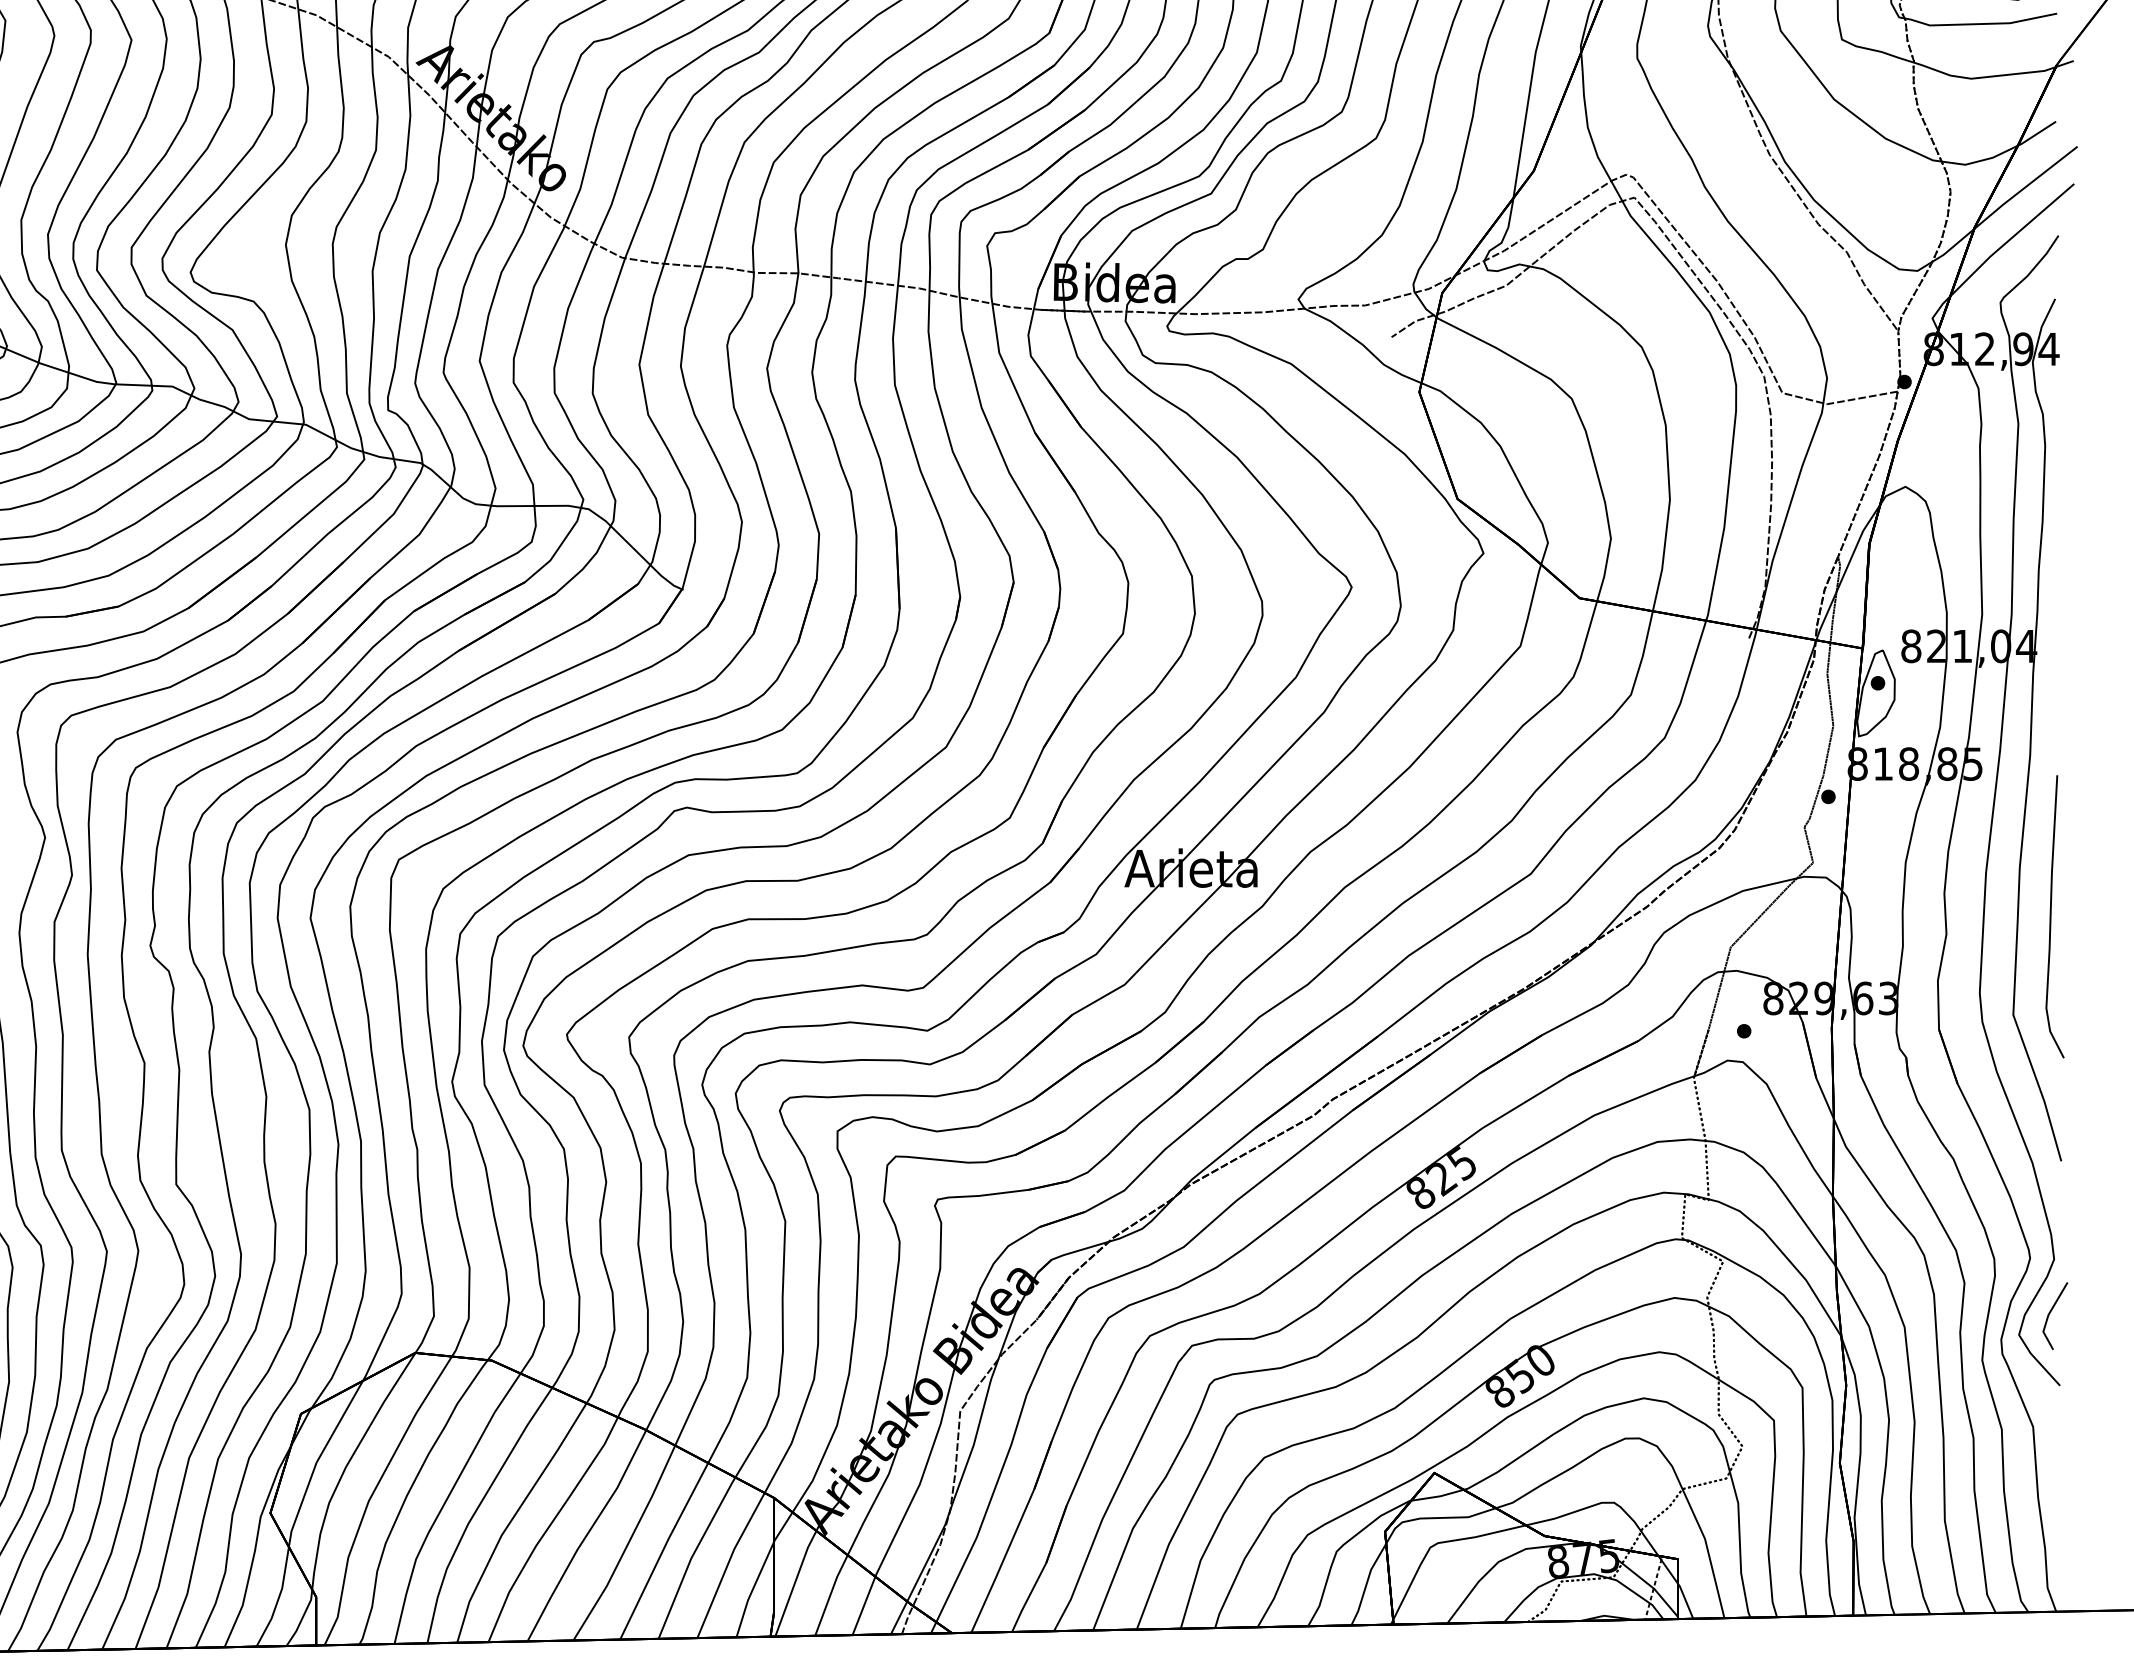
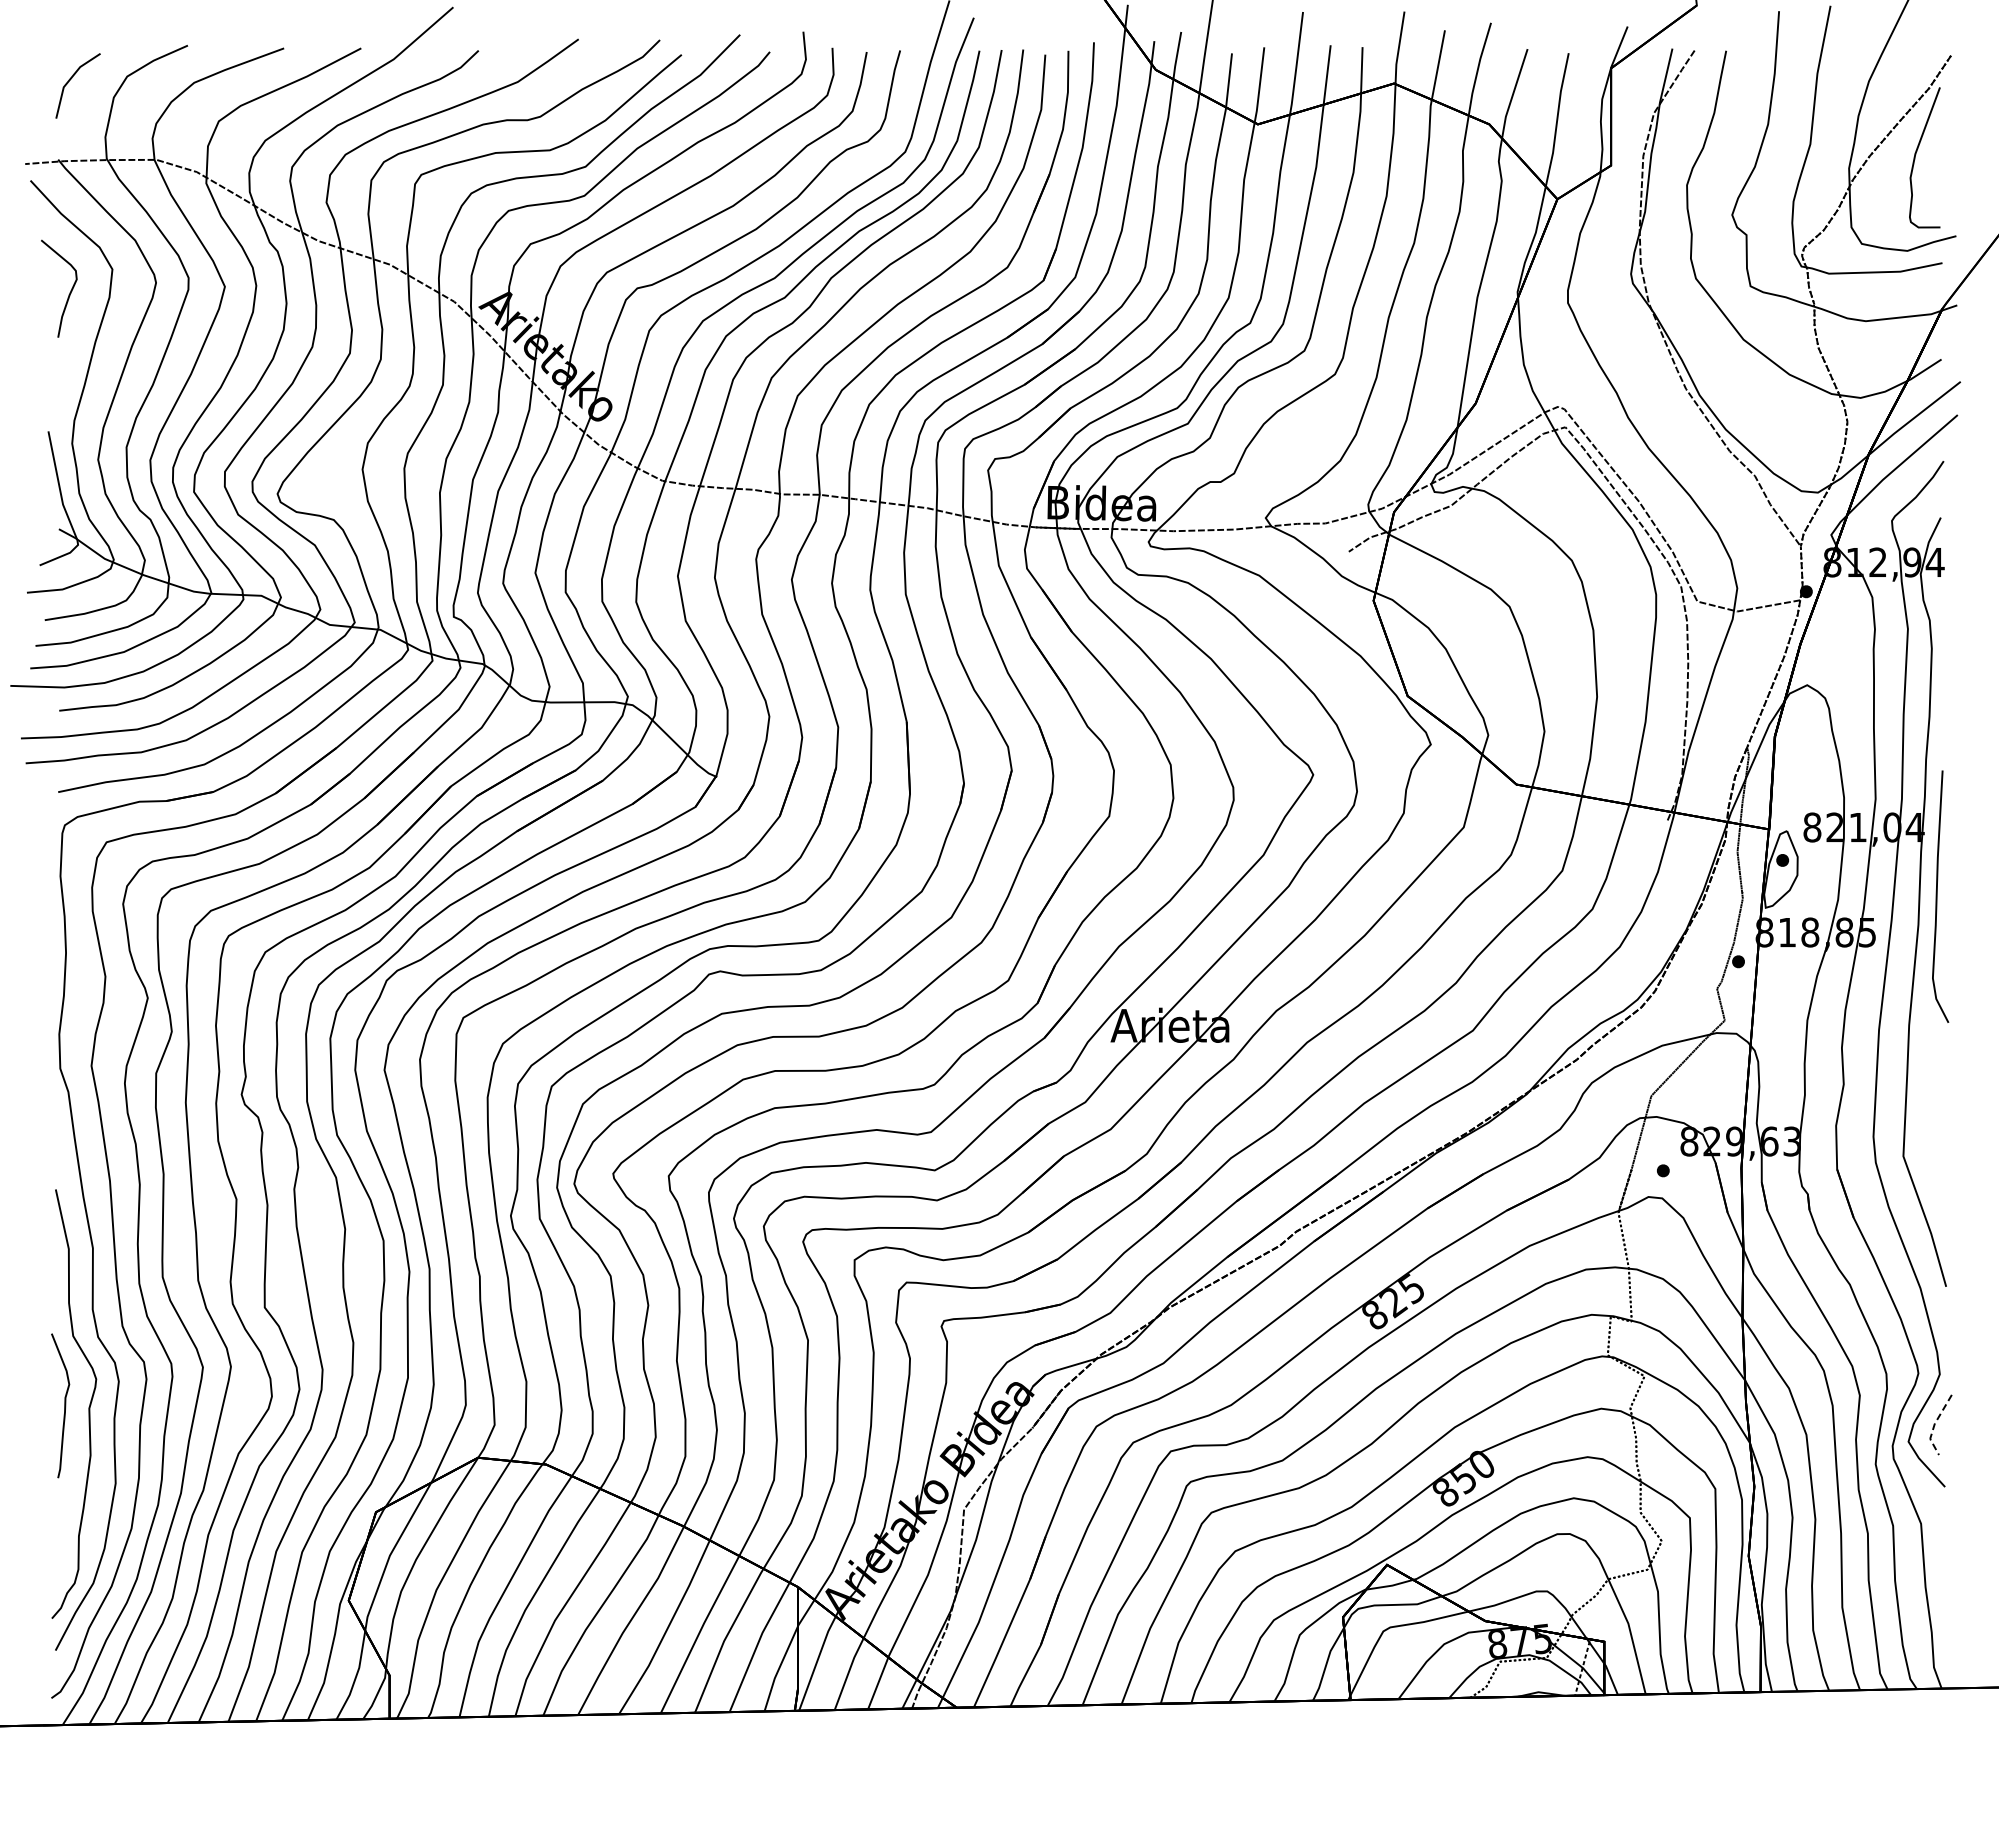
curve: (2051, 916) -> (1937, 896), moved
line: (2048, 1315) -> (1934, 1424), solid -> dashed

